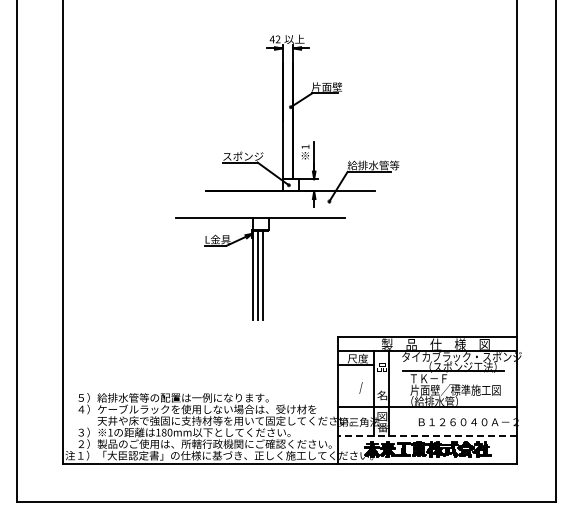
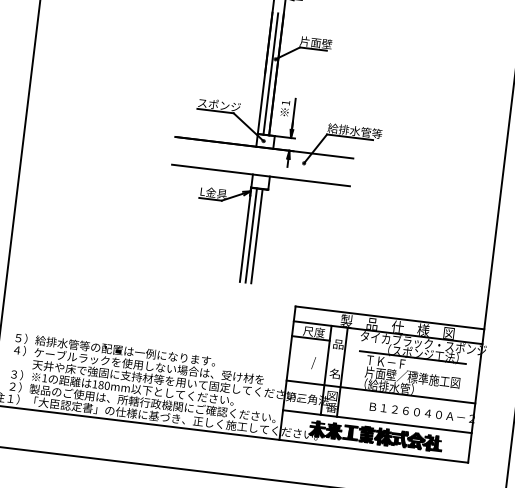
line: (288, 121) -> (271, 74), added
part: (260, 268) -> (254, 228), moved
line: (427, 435) -> (377, 421), dashed -> solid

